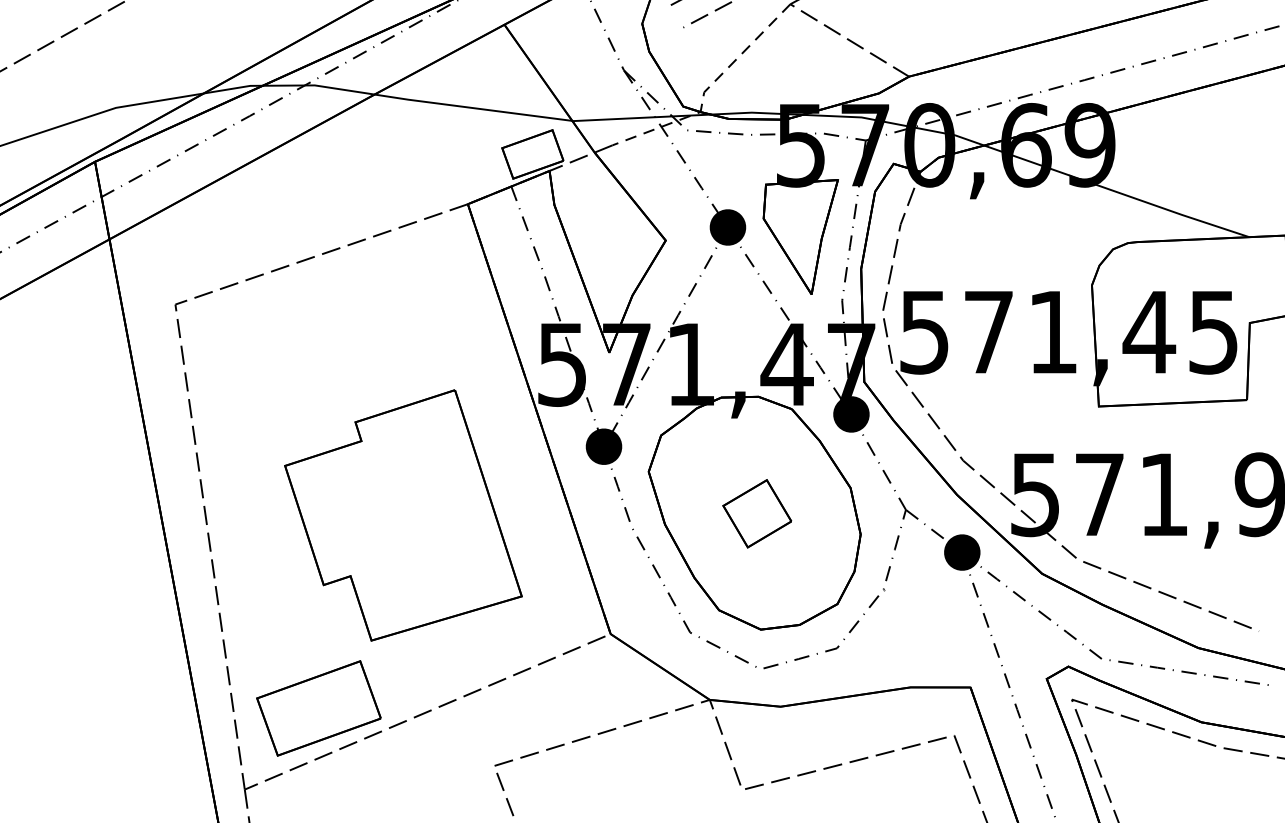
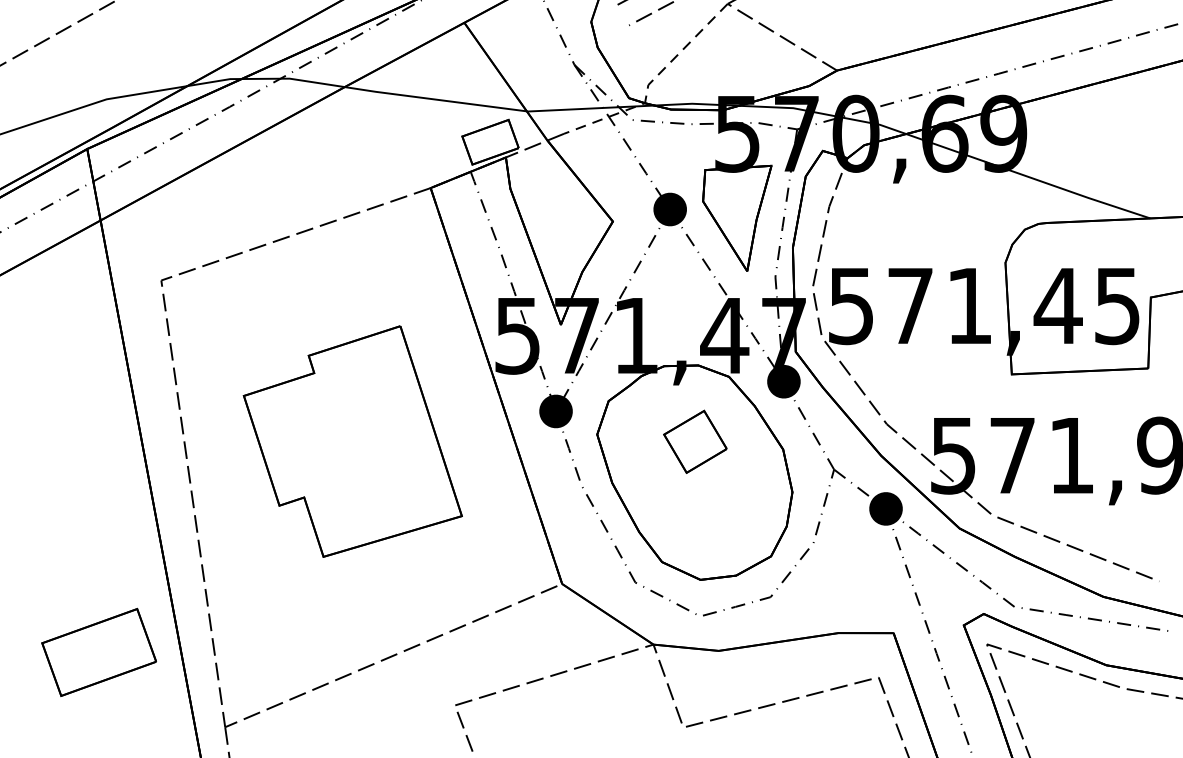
part: (757, 513) -> (695, 441), moved
part: (403, 515) -> (352, 441), moved
part: (318, 708) -> (98, 652), moved

